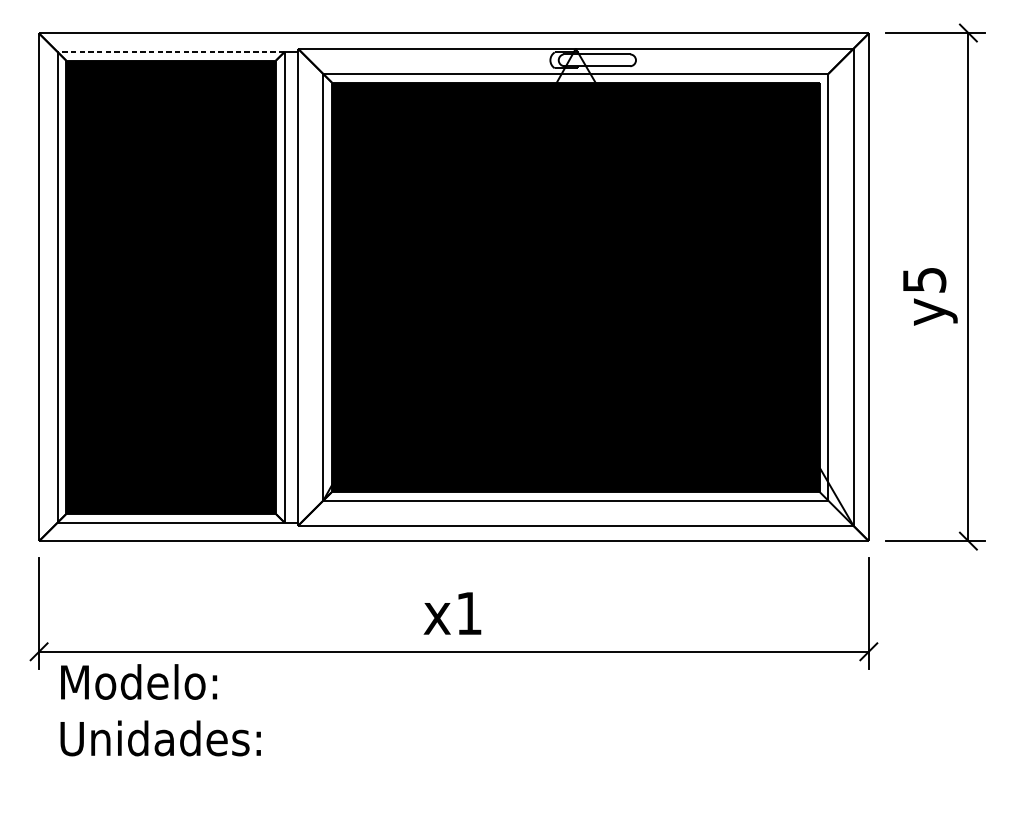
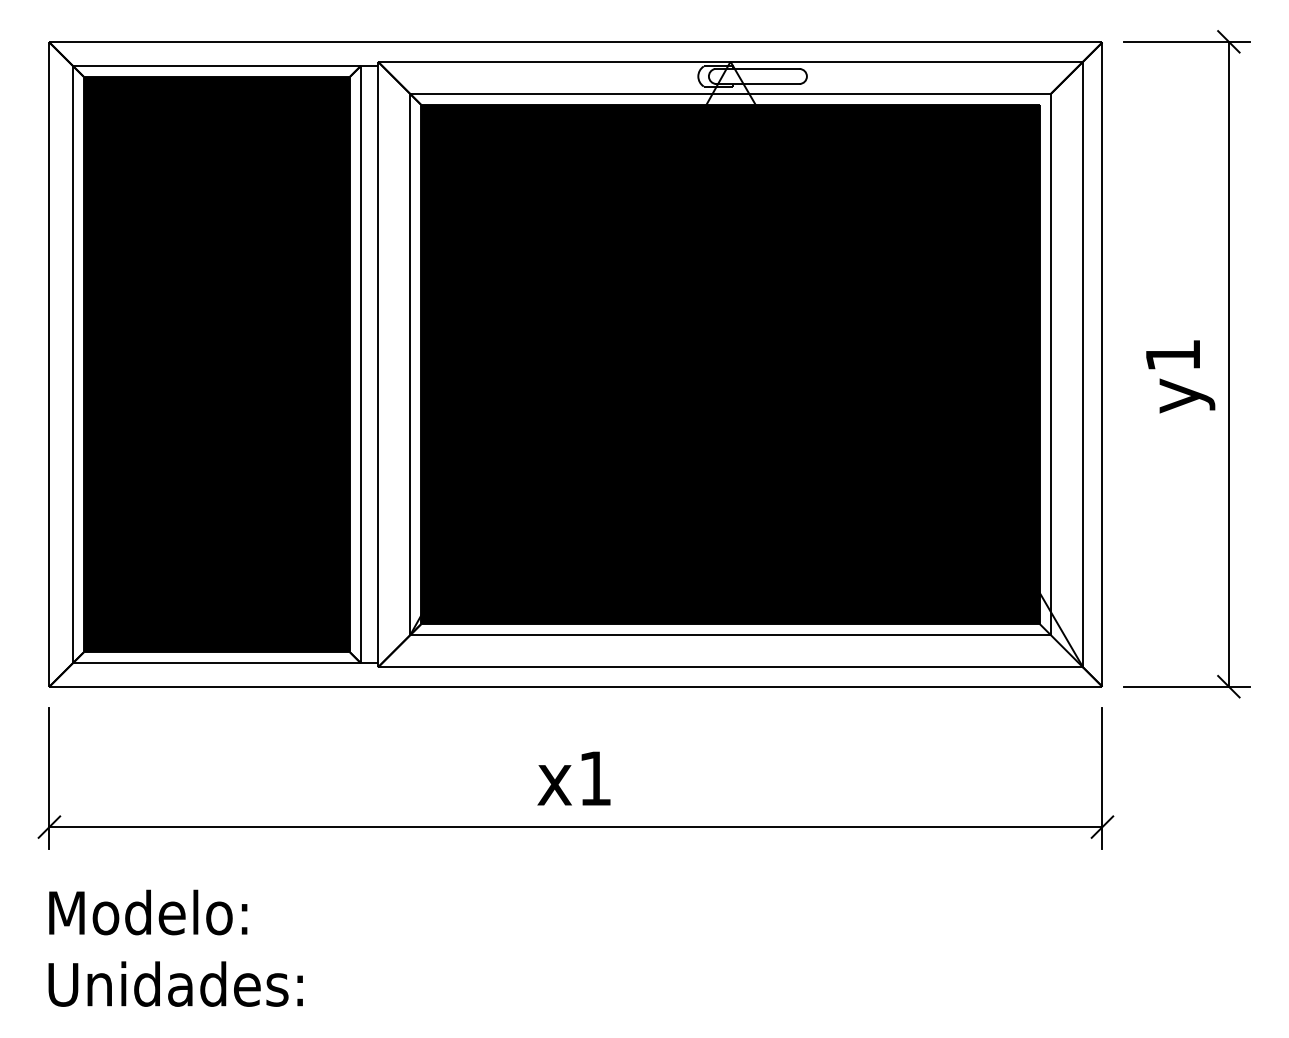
line: (170, 52) -> (216, 66), dashed -> solid
text: (924, 280) -> (1173, 355), y5 -> y1
text: (160, 709) -> (175, 947), moved

